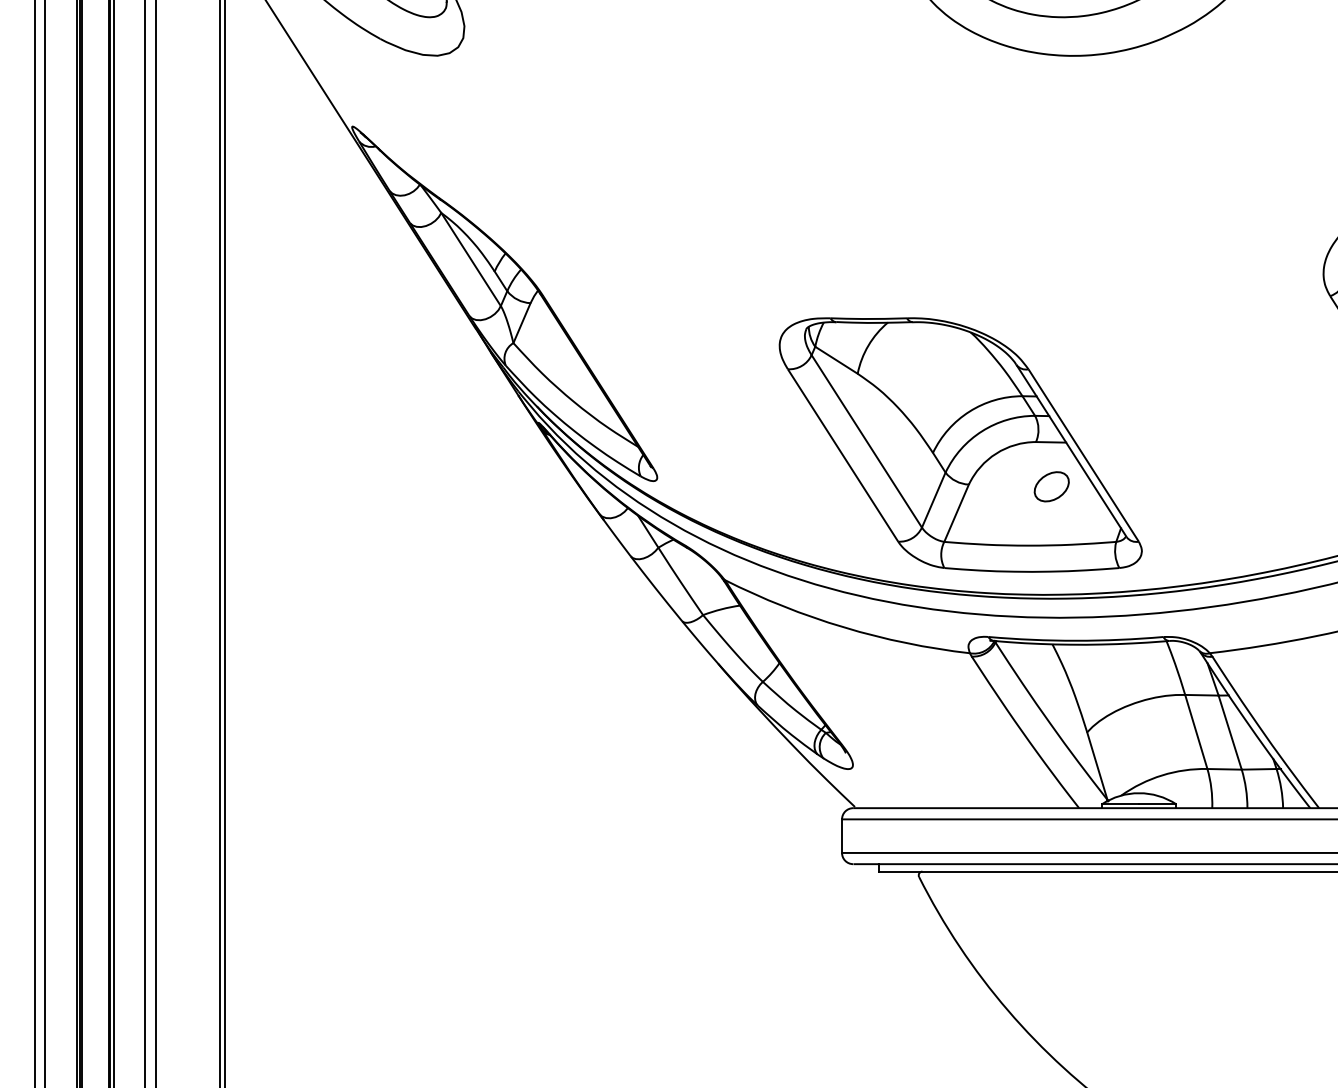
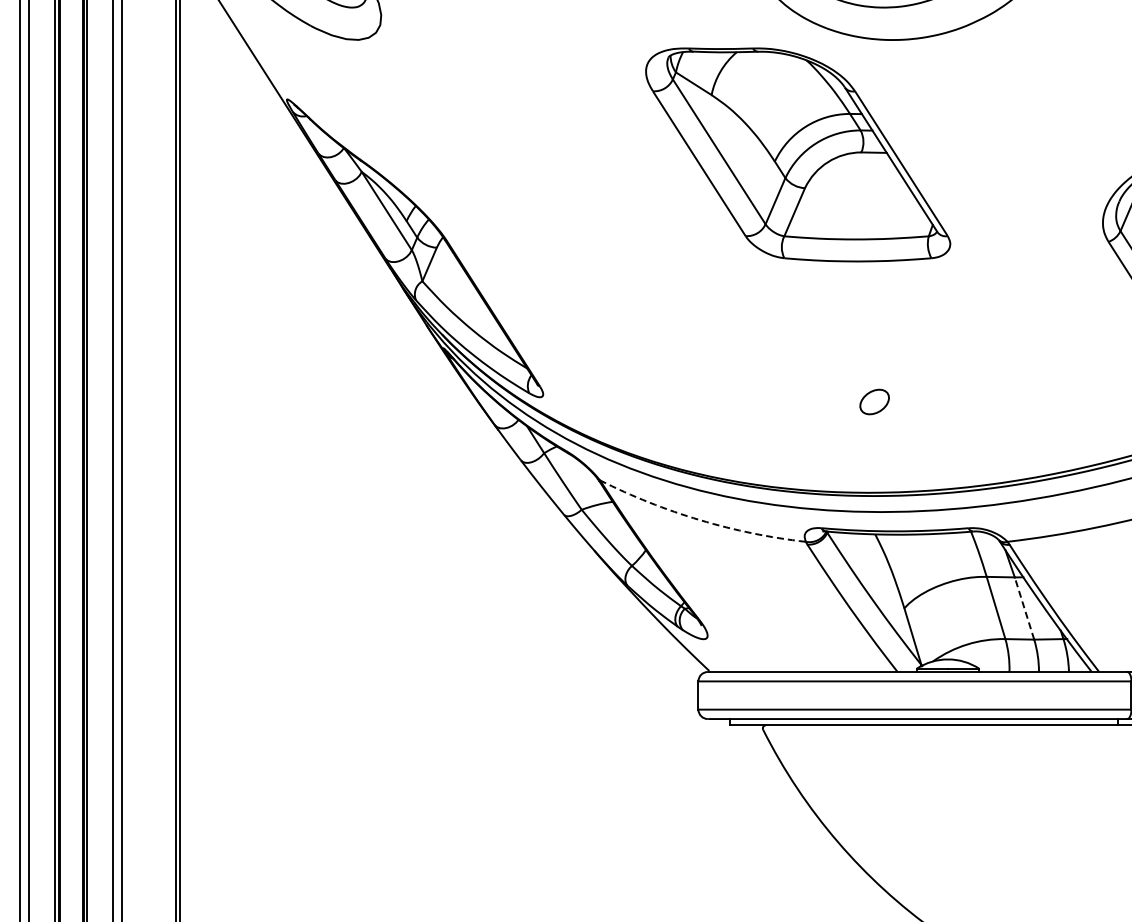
part: (961, 444) -> (798, 154), moved
arc: (844, 627) -> (700, 520), solid -> dashed
line: (1230, 732) -> (1024, 608), solid -> dashed

